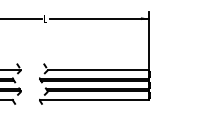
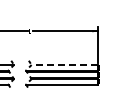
line: (98, 70) -> (64, 65), solid -> dashed

